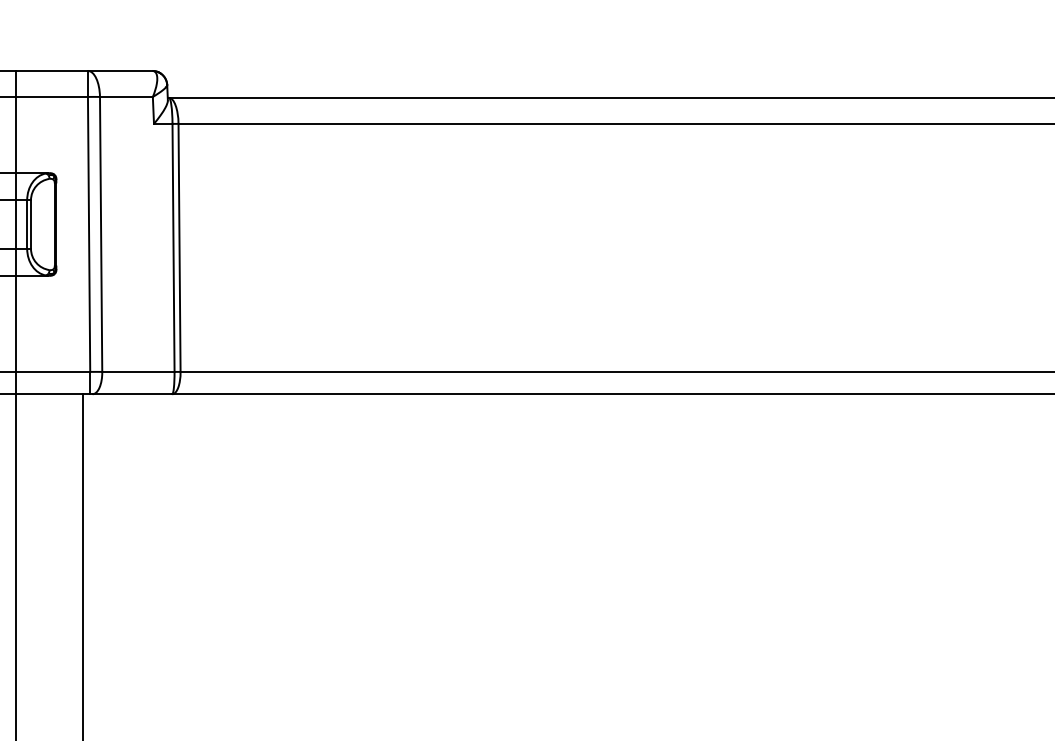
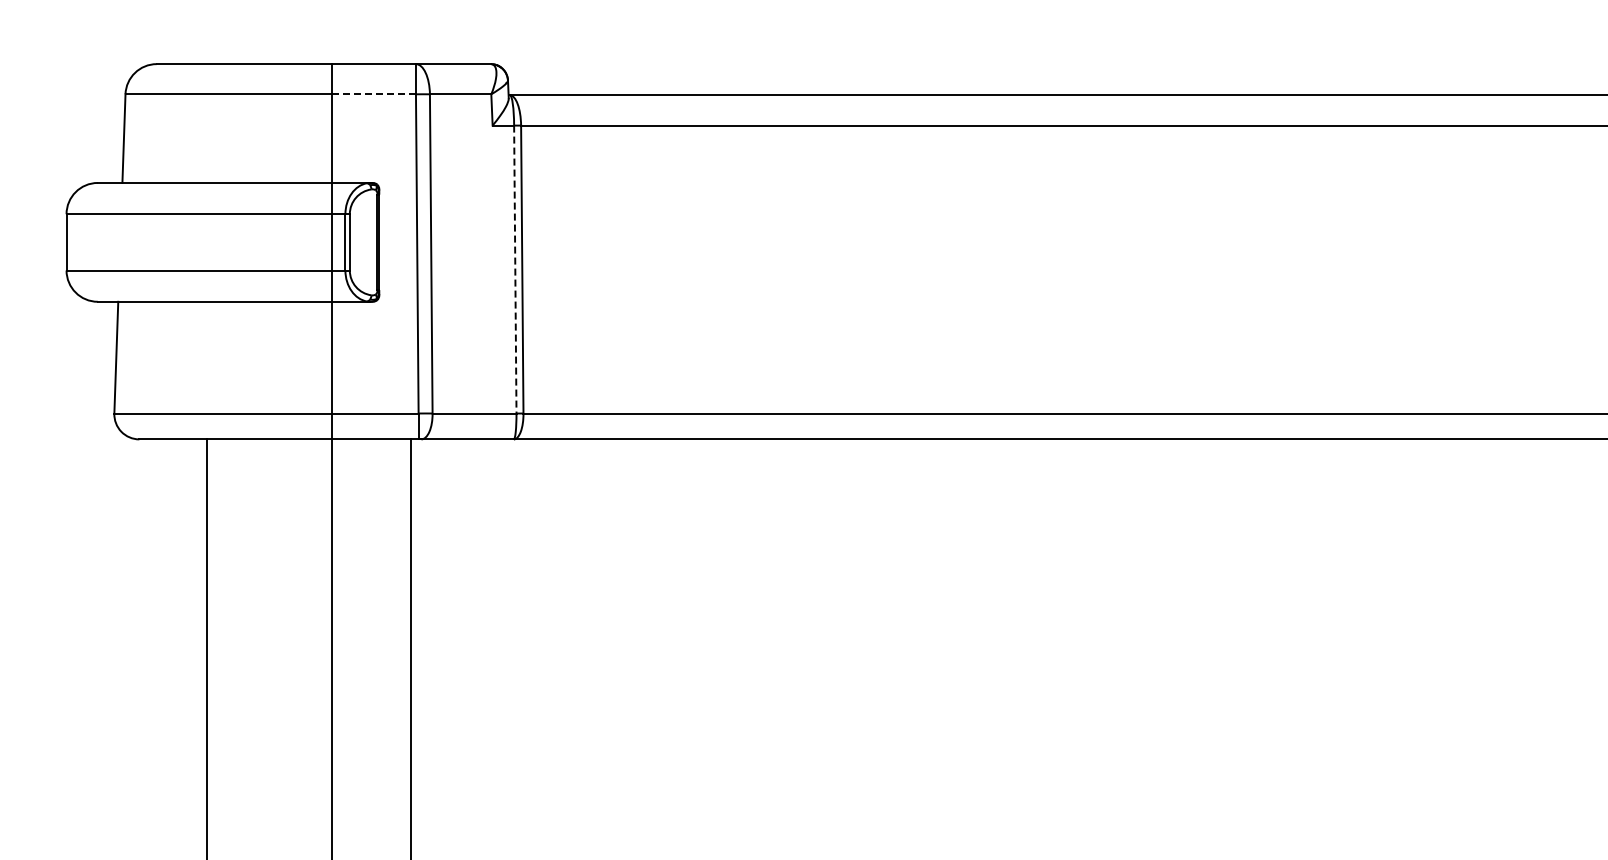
line: (52, 97) -> (374, 94), solid -> dashed
line: (173, 247) -> (515, 269), solid -> dashed

